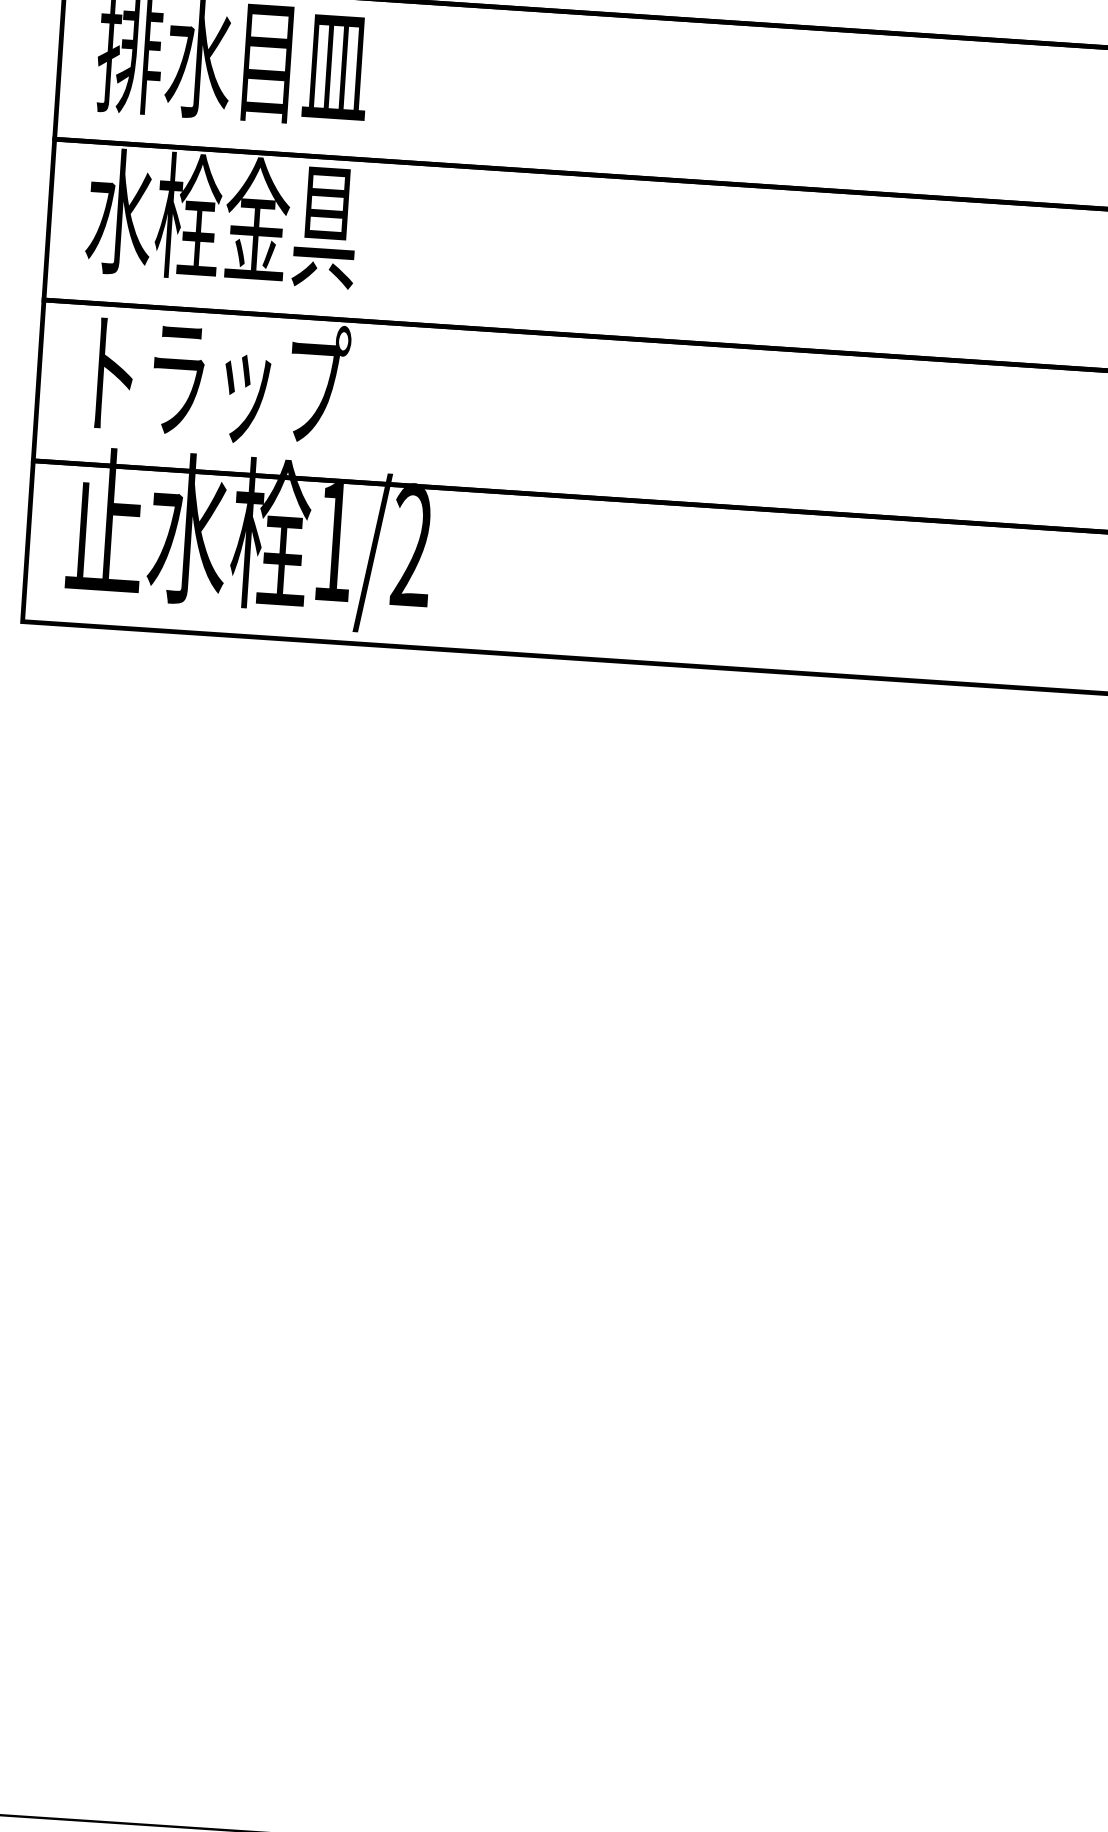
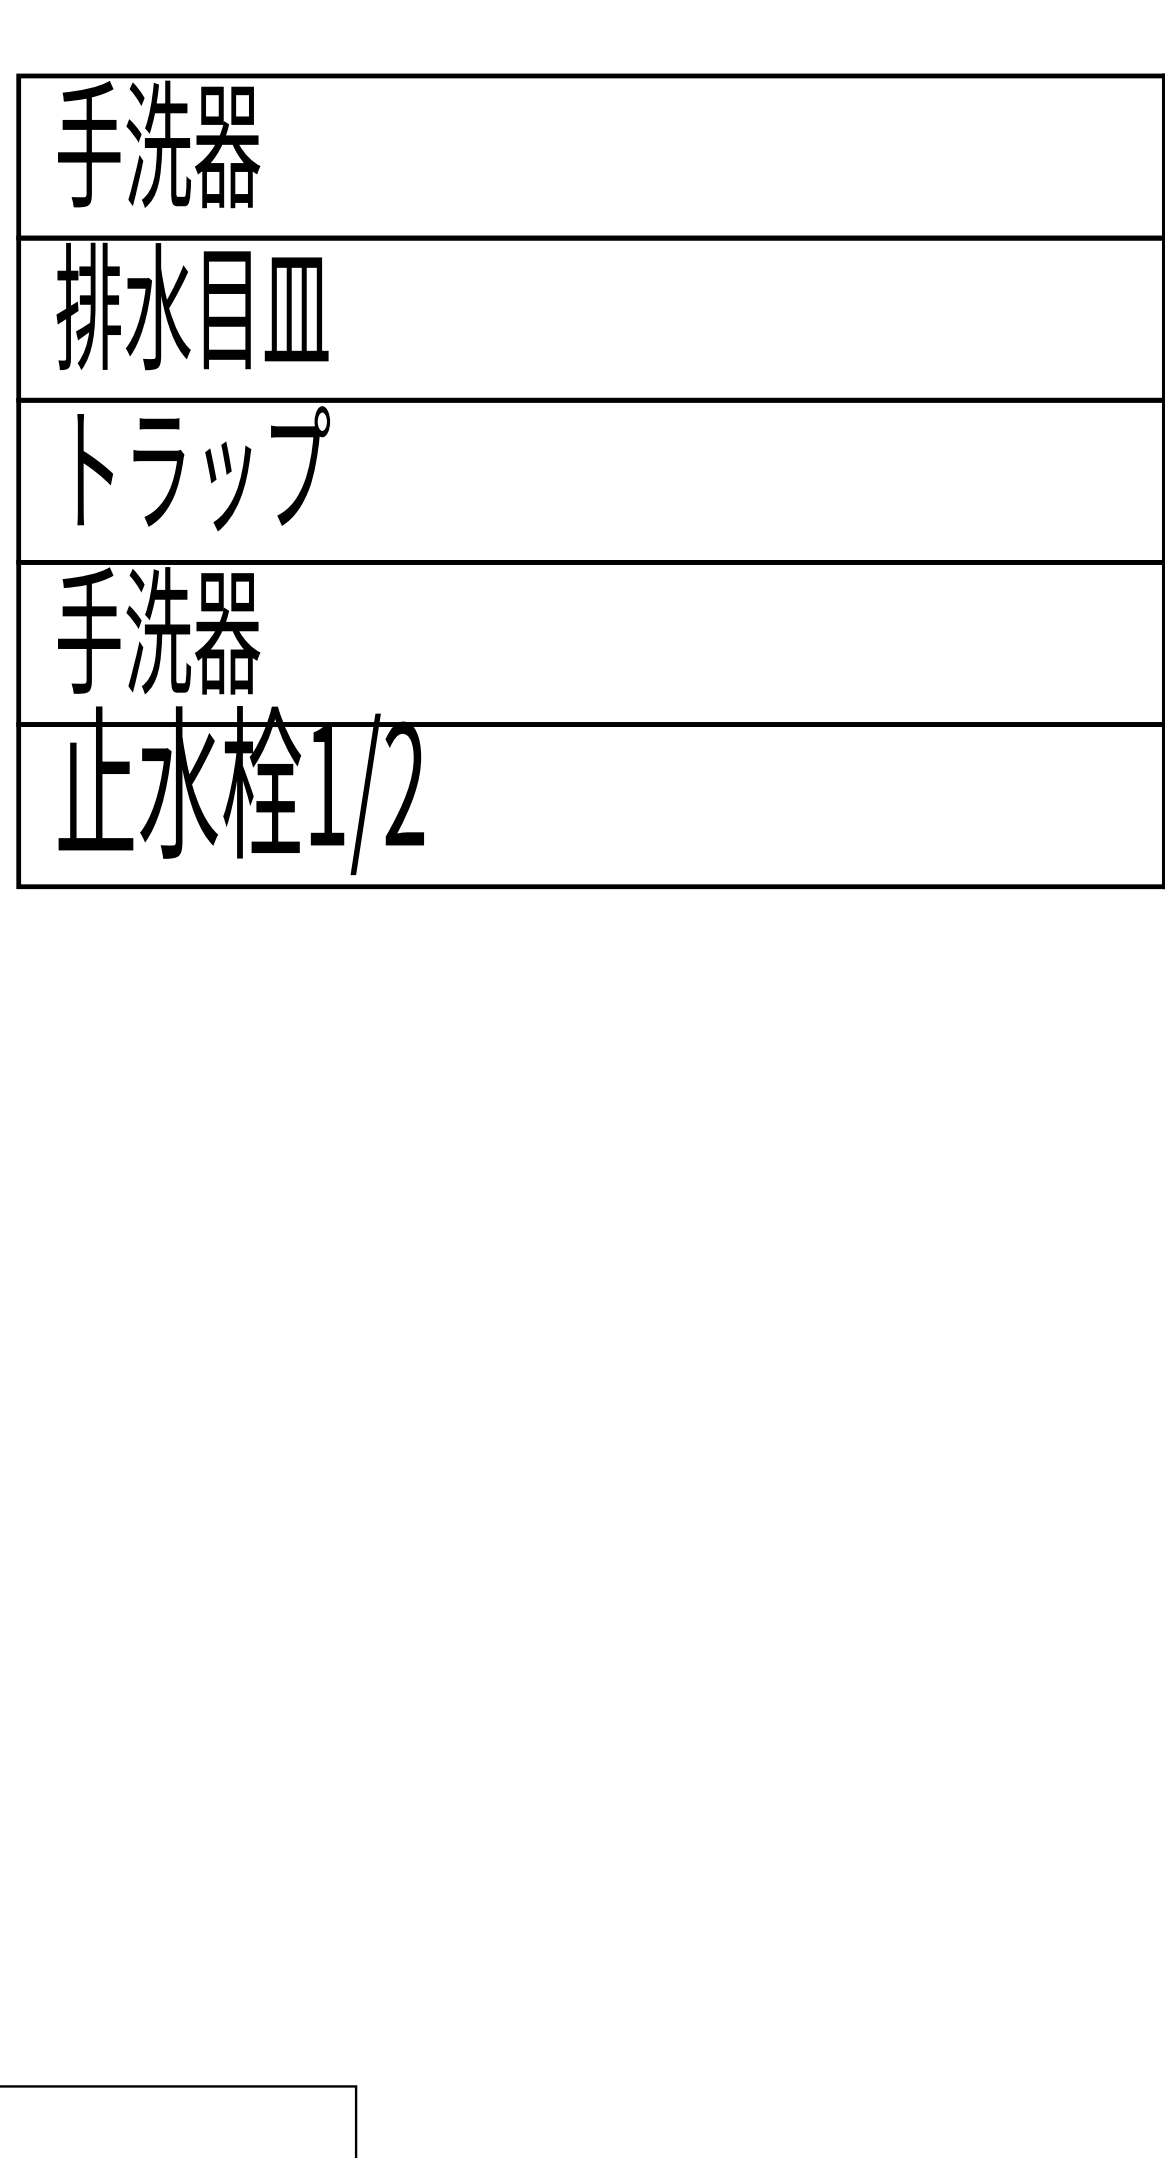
text: (223, 218) -> (193, 468), 水栓金具 -> トラップ
text: (213, 379) -> (194, 630), トラップ -> 手洗器

